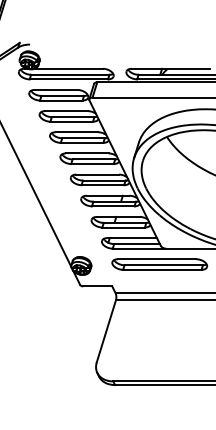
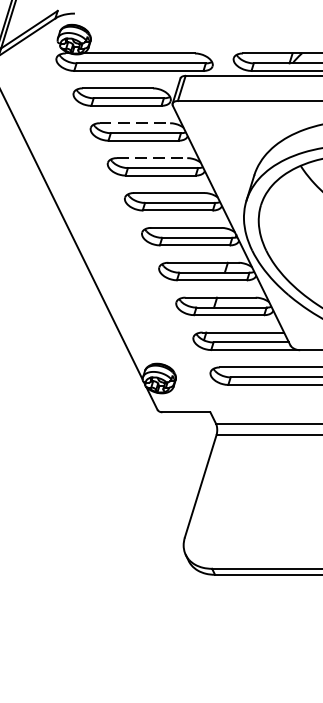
line: (67, 111) -> (136, 123), solid -> dashed
line: (77, 132) -> (153, 158), solid -> dashed

